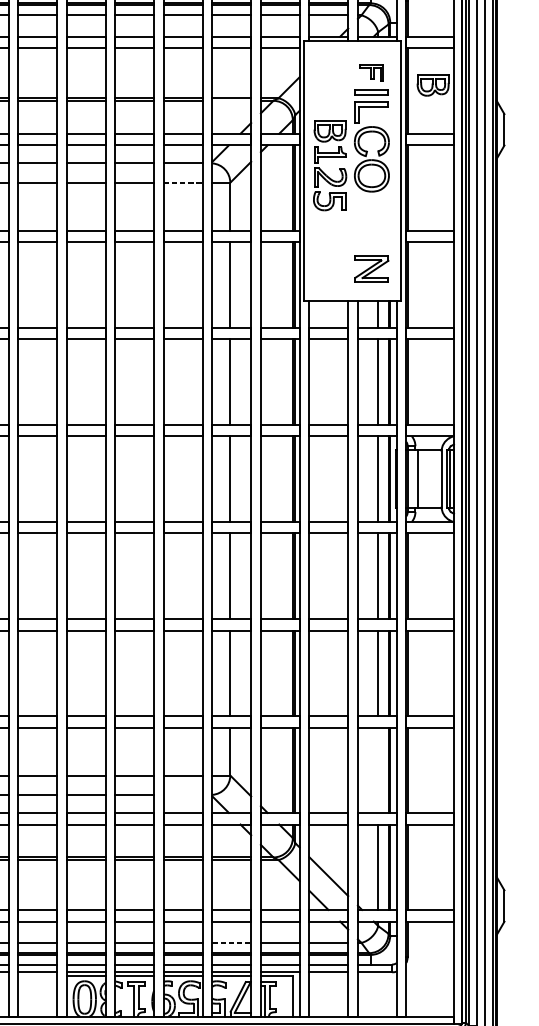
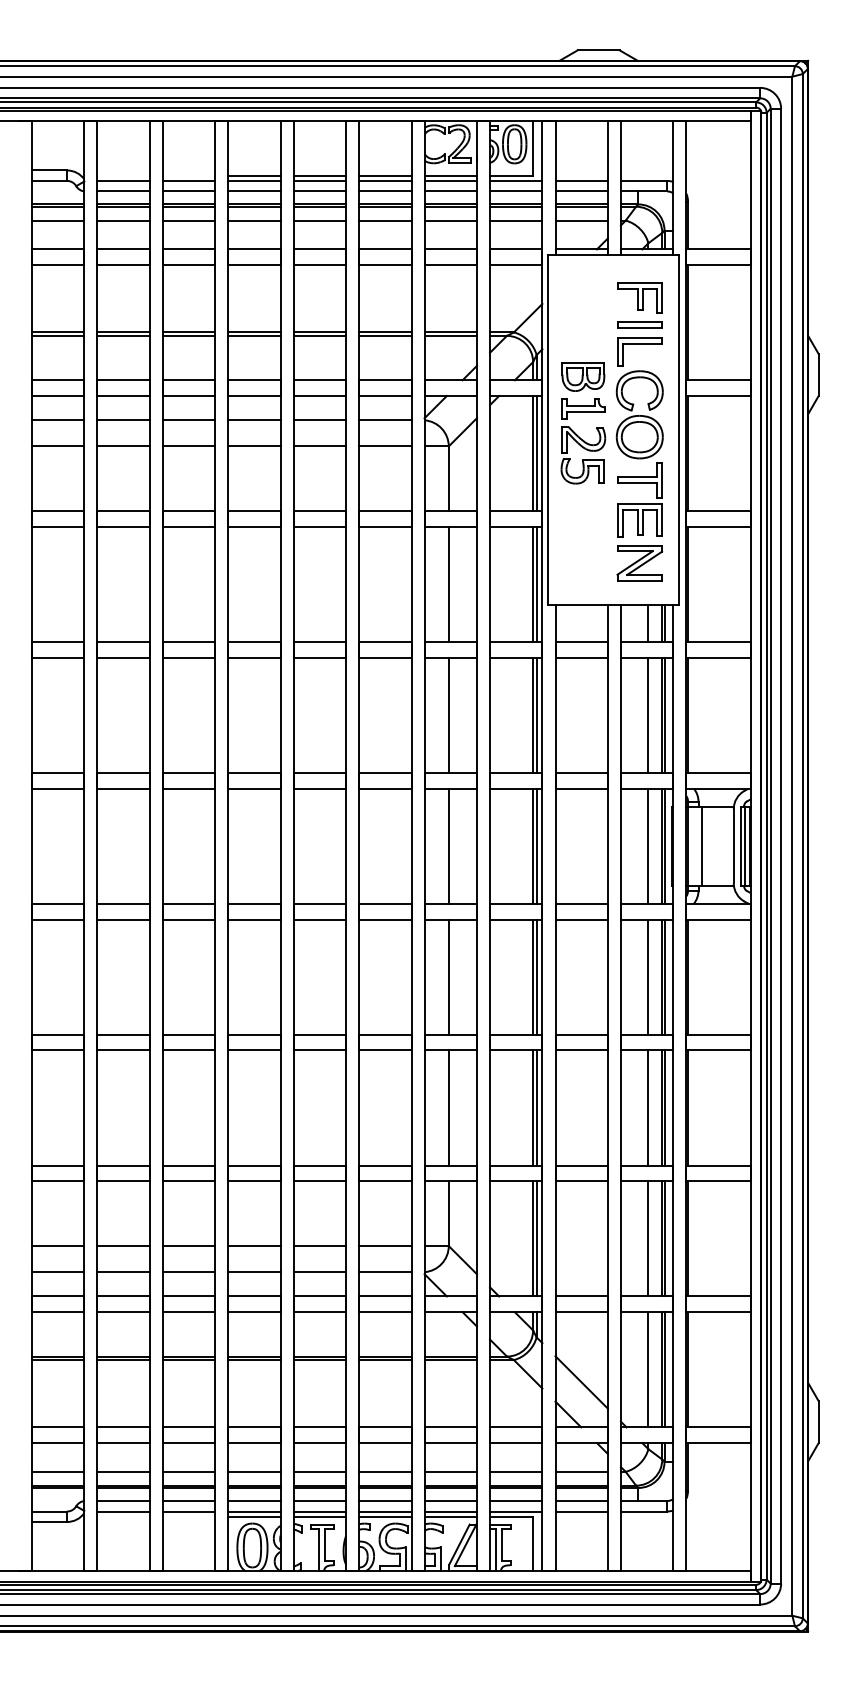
part: (371, 72) -> (639, 297), size x1.43
part: (433, 84) -> (722, 314), removed
line: (231, 100) -> (450, 335), added
line: (183, 182) -> (385, 446), dashed -> solid
part: (371, 222) -> (639, 499), added
line: (378, 769) -> (648, 1238), added
line: (183, 795) -> (385, 1272), added
line: (232, 942) -> (451, 1471), dashed -> solid

